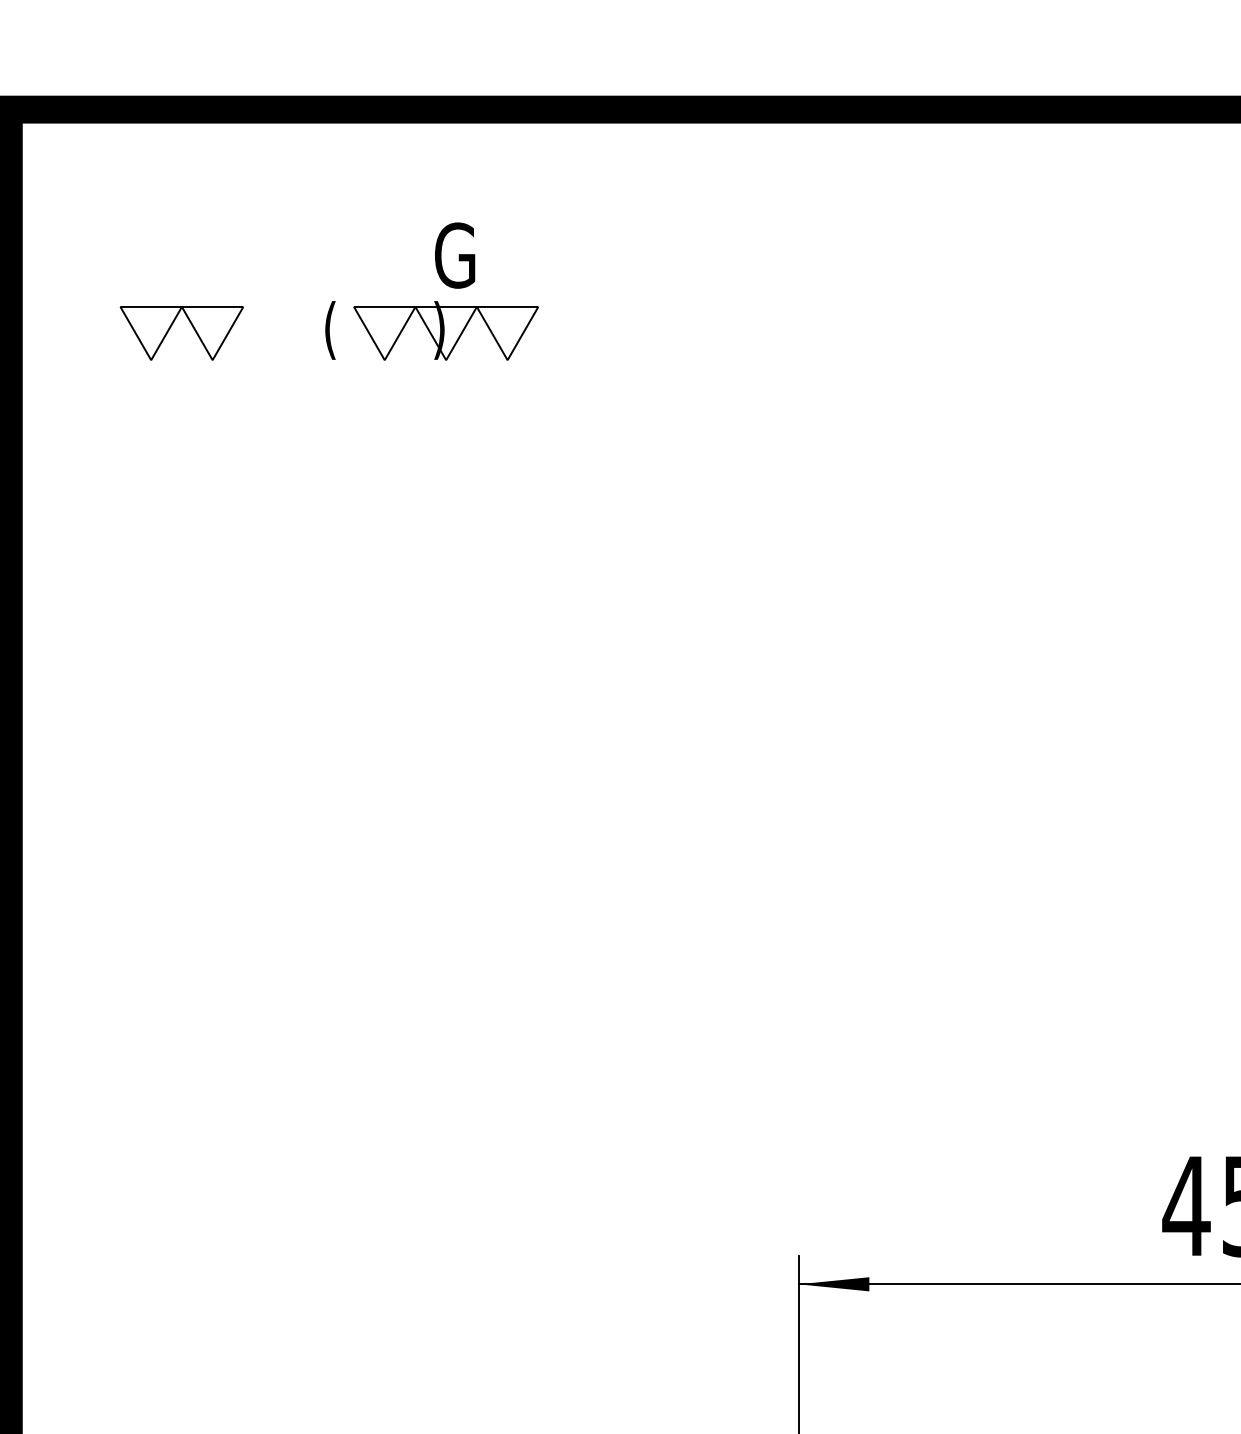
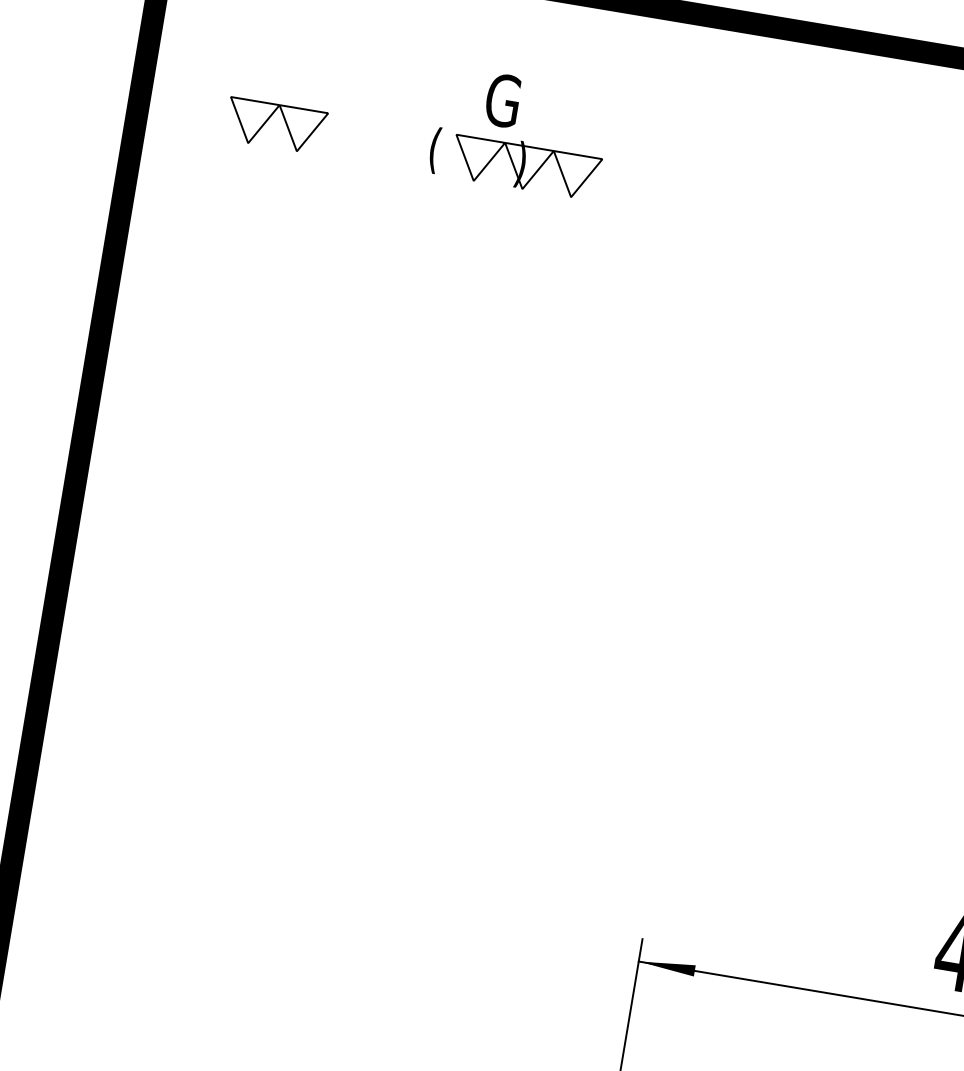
part: (431, 330) -> (514, 163), moved

